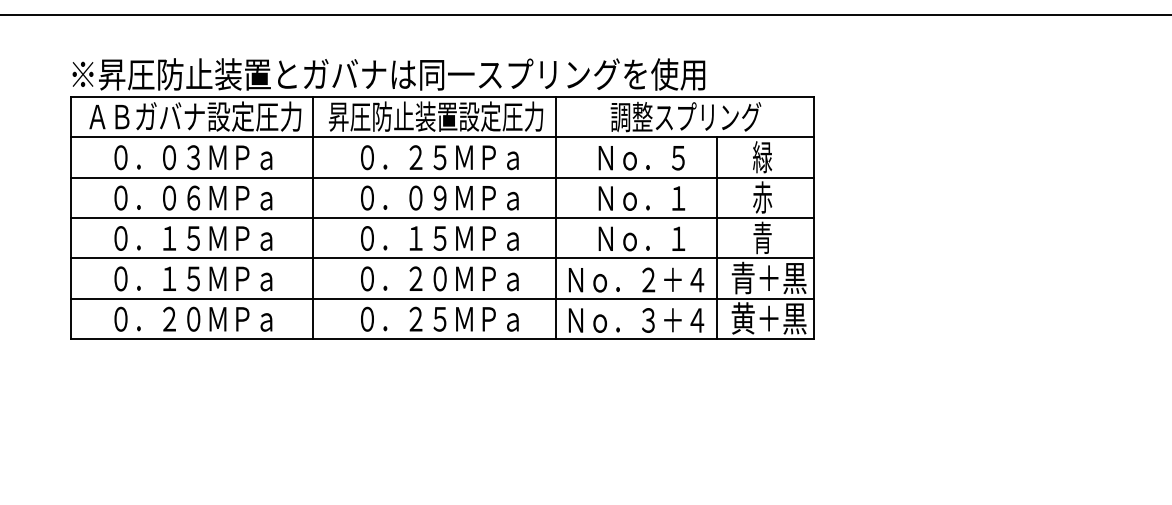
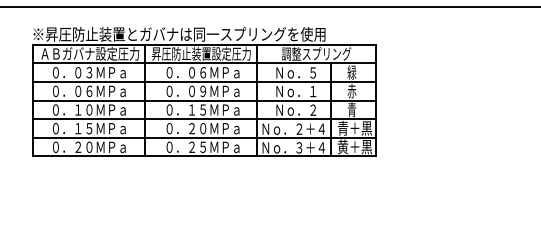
text: (427, 157) -> (197, 72), ０．２５ＭＰａ -> ０．０６ＭＰａ
text: (193, 237) -> (89, 109), ０．１５ＭＰａ -> ０．１０ＭＰａ
text: (677, 237) -> (312, 109), Ｎｏ．１ -> Ｎｏ．２

